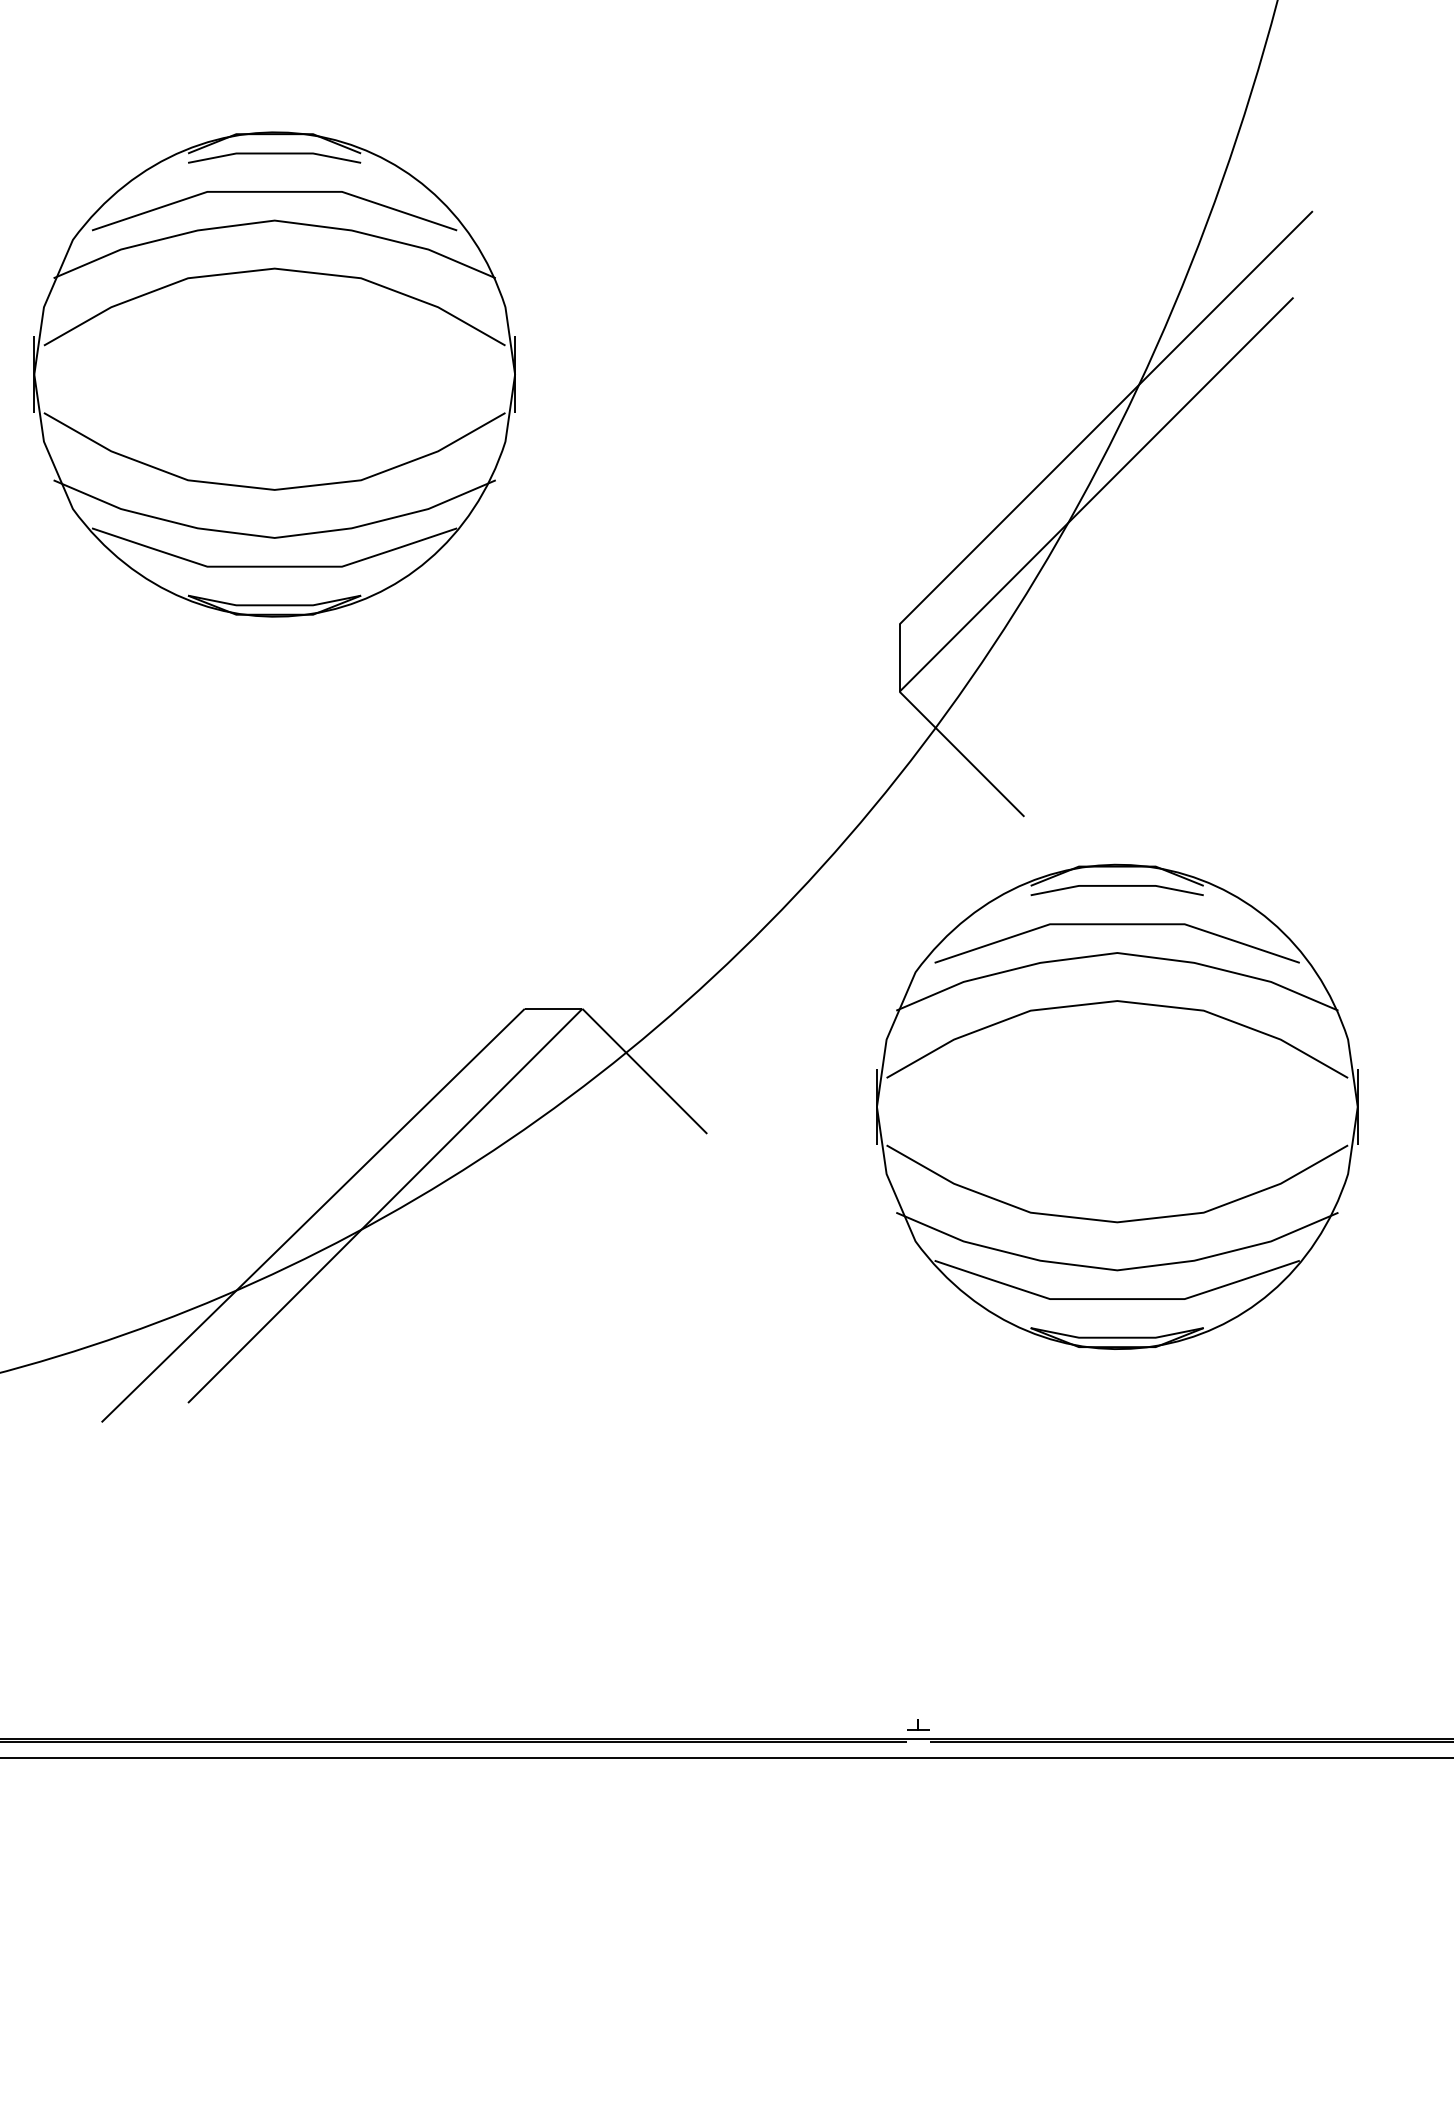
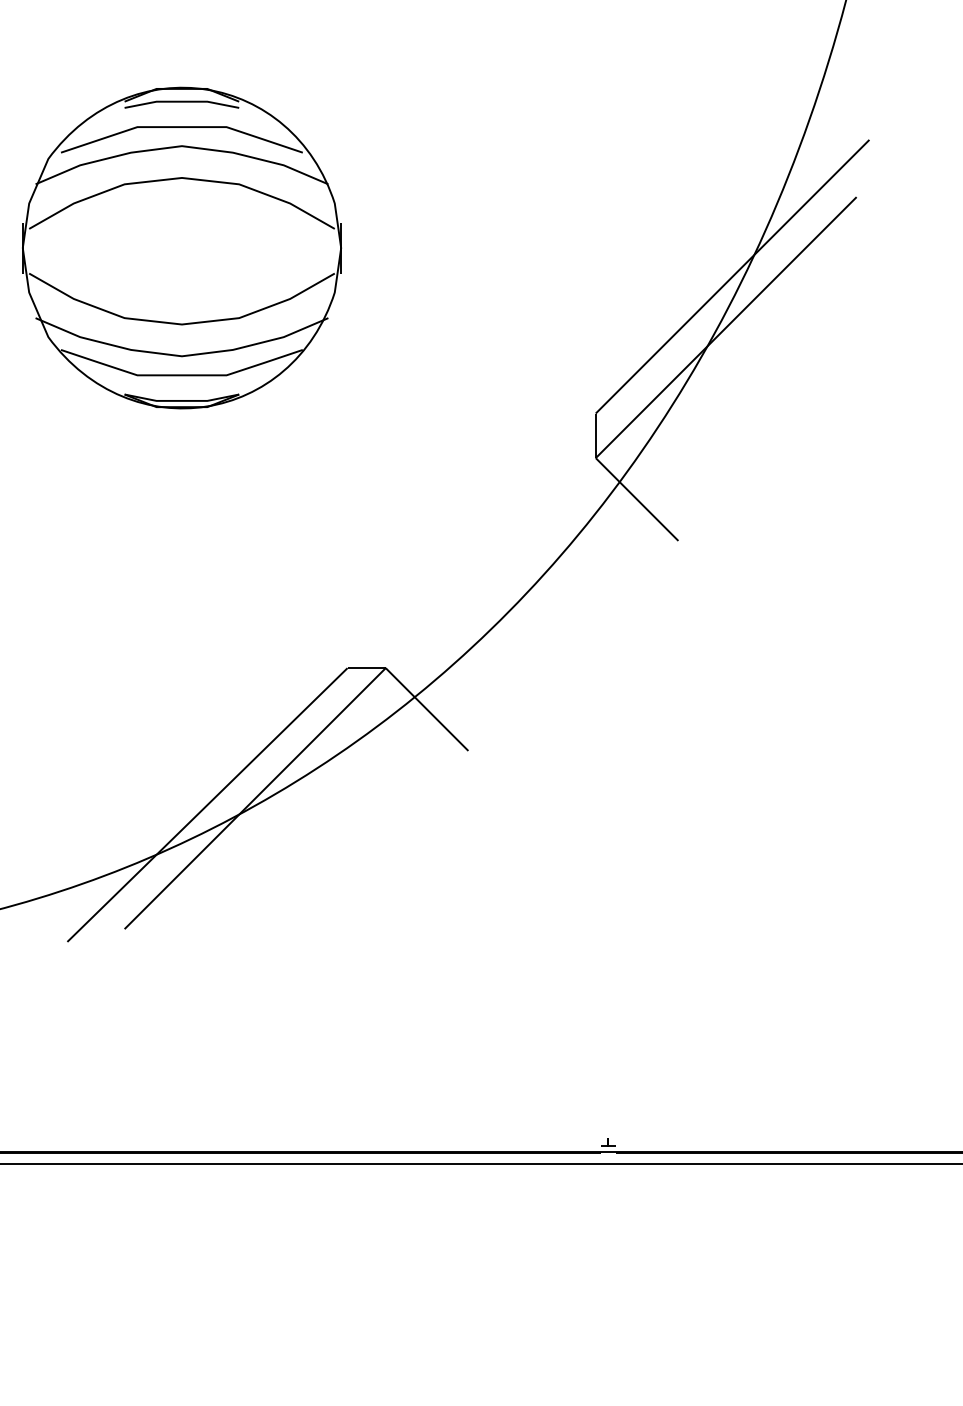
part: (1116, 1106) -> (739, 732), removed

